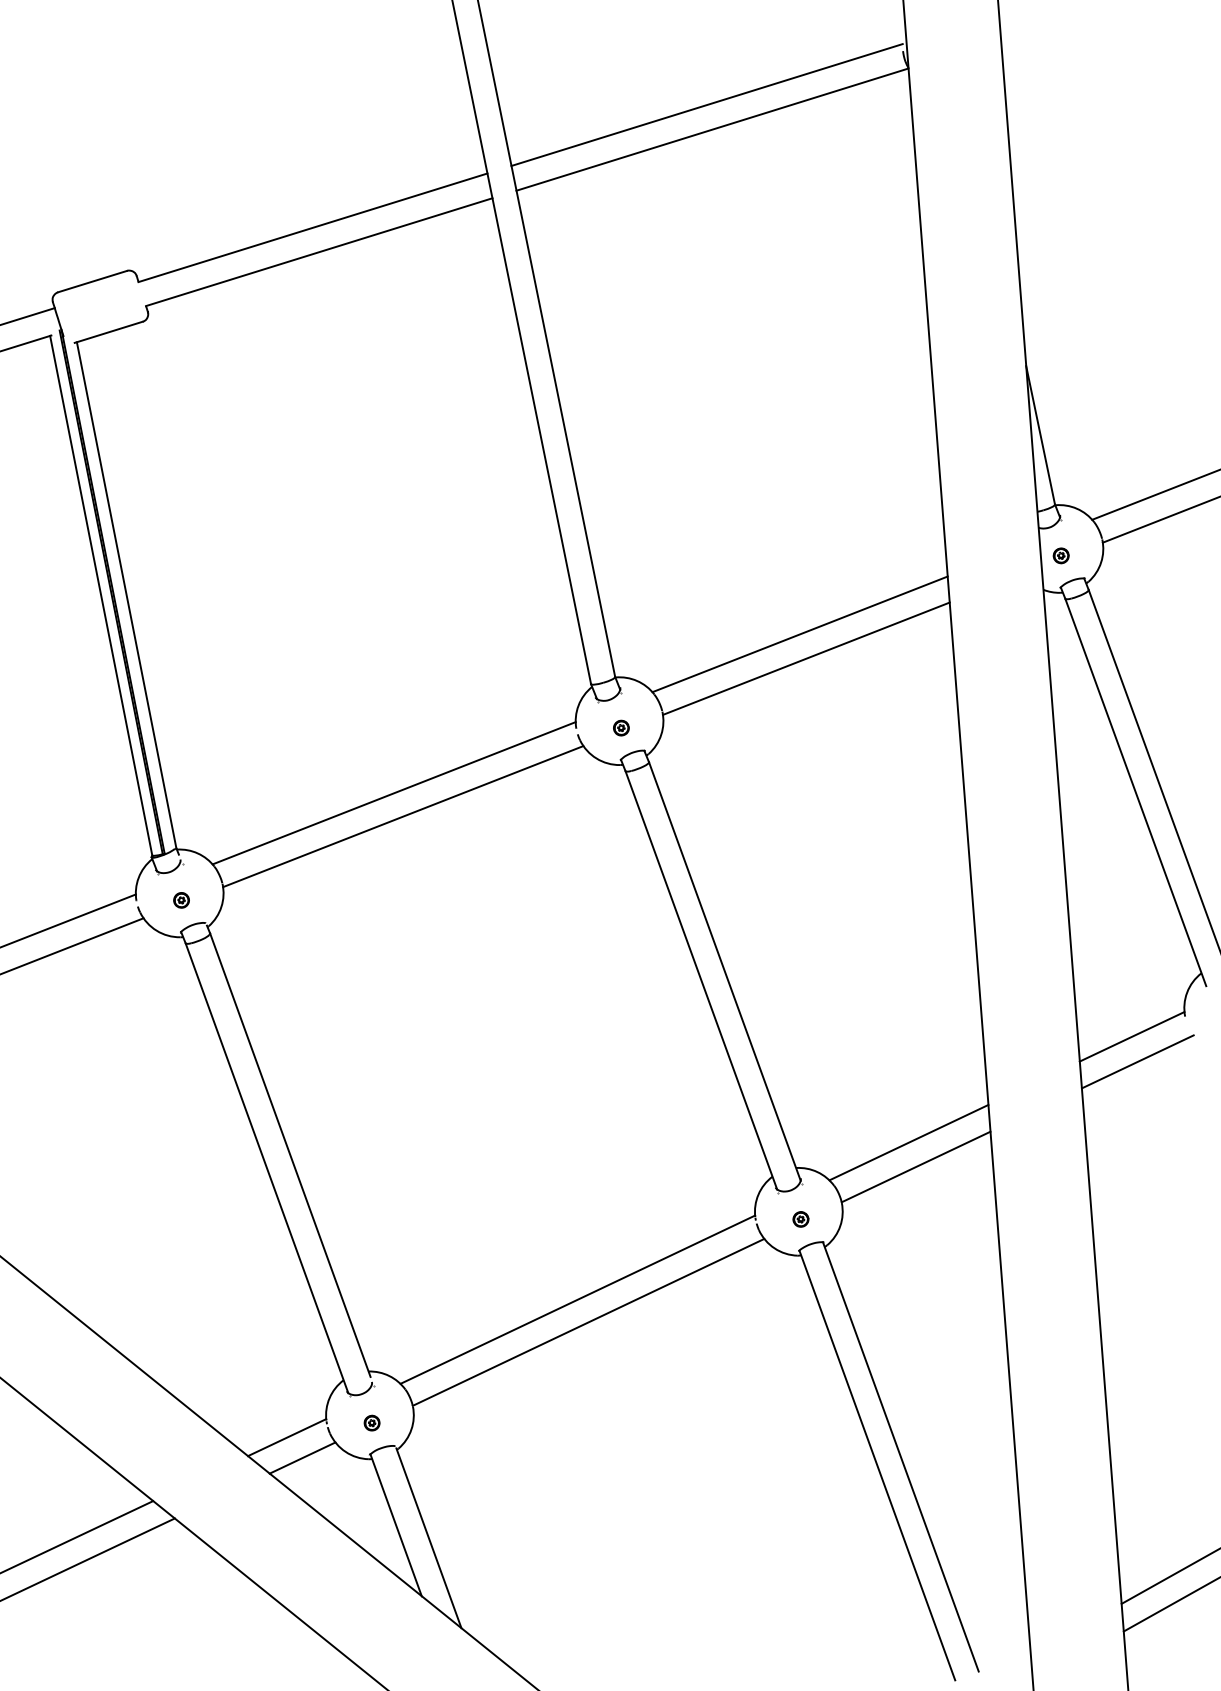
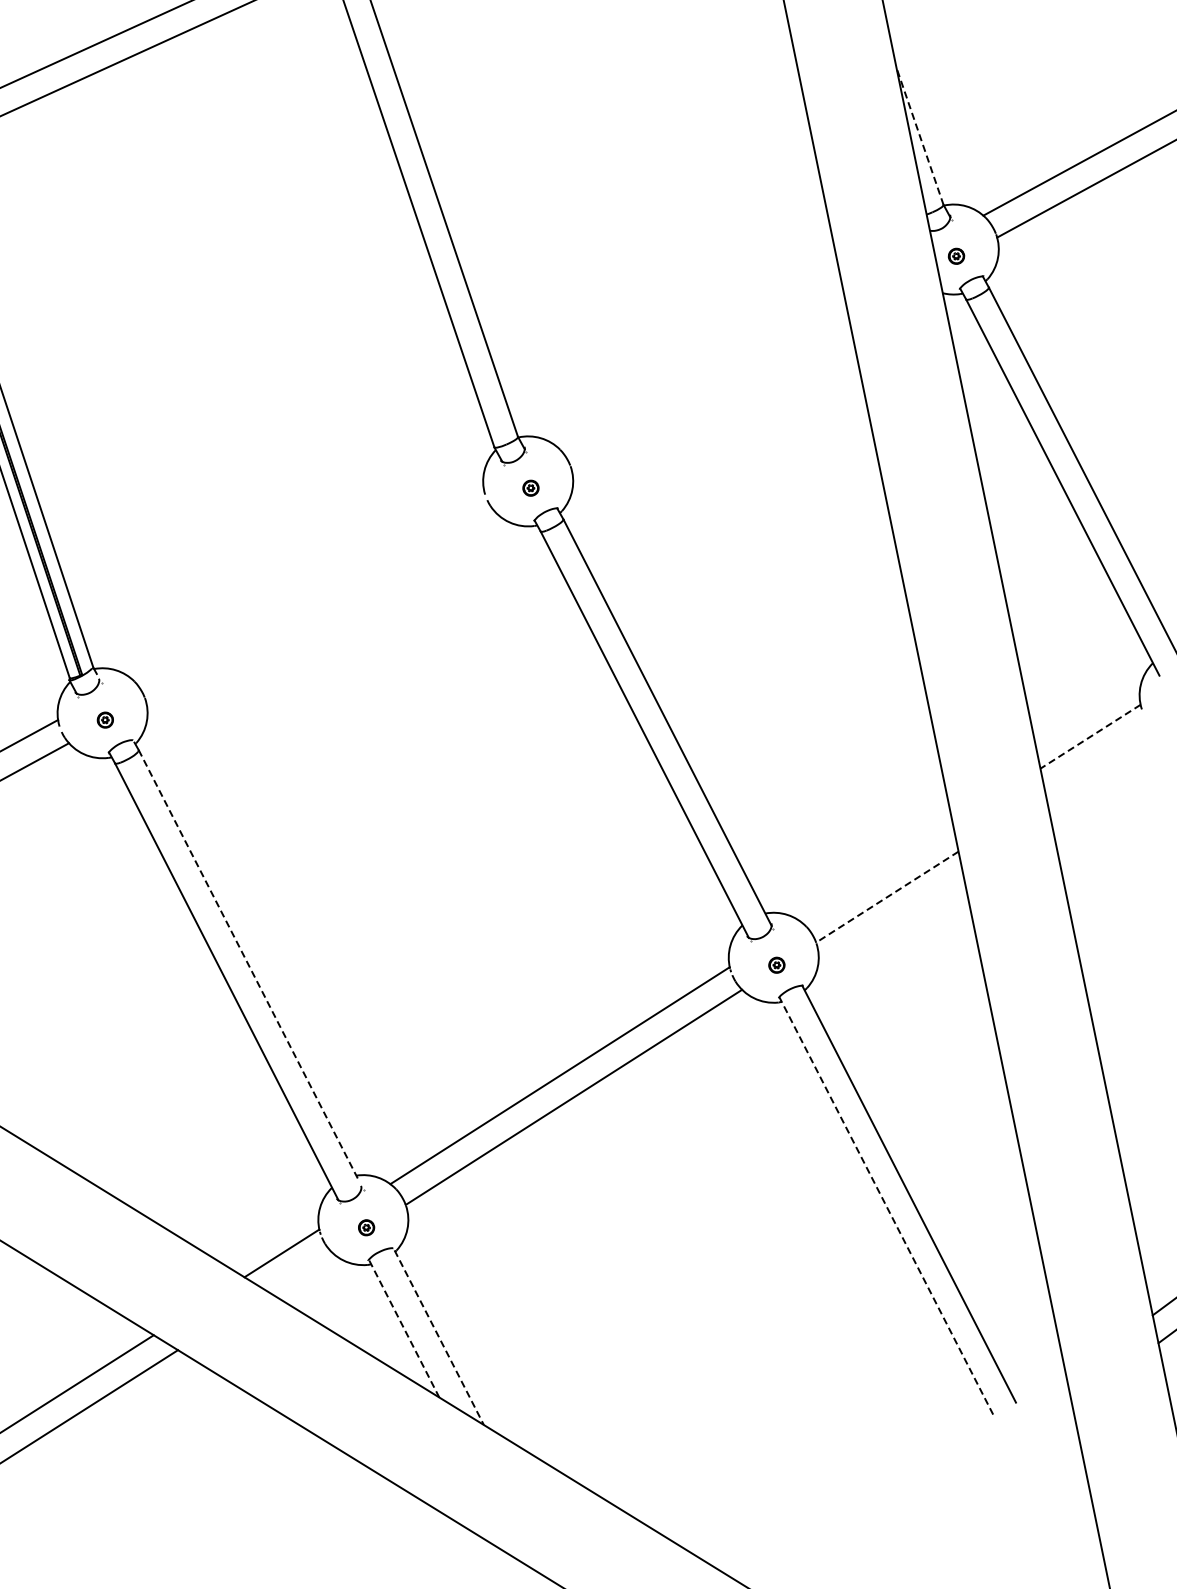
line: (1040, 435) -> (919, 136), solid -> dashed
line: (799, 634) -> (700, 370), removed
line: (805, 658) -> (709, 393), removed
line: (393, 793) -> (307, 584), removed
line: (403, 816) -> (320, 606), removed
line: (1132, 1036) -> (1090, 736), solid -> dashed
line: (1137, 1061) -> (1099, 761), removed
line: (908, 1142) -> (876, 873), removed
line: (290, 1155) -> (249, 965), solid -> dashed
line: (915, 1167) -> (886, 897), solid -> dashed
line: (302, 1457) -> (300, 1271), removed
line: (877, 1465) -> (886, 1205), solid -> dashed
line: (396, 1525) -> (404, 1328), solid -> dashed
line: (428, 1538) -> (438, 1337), solid -> dashed

